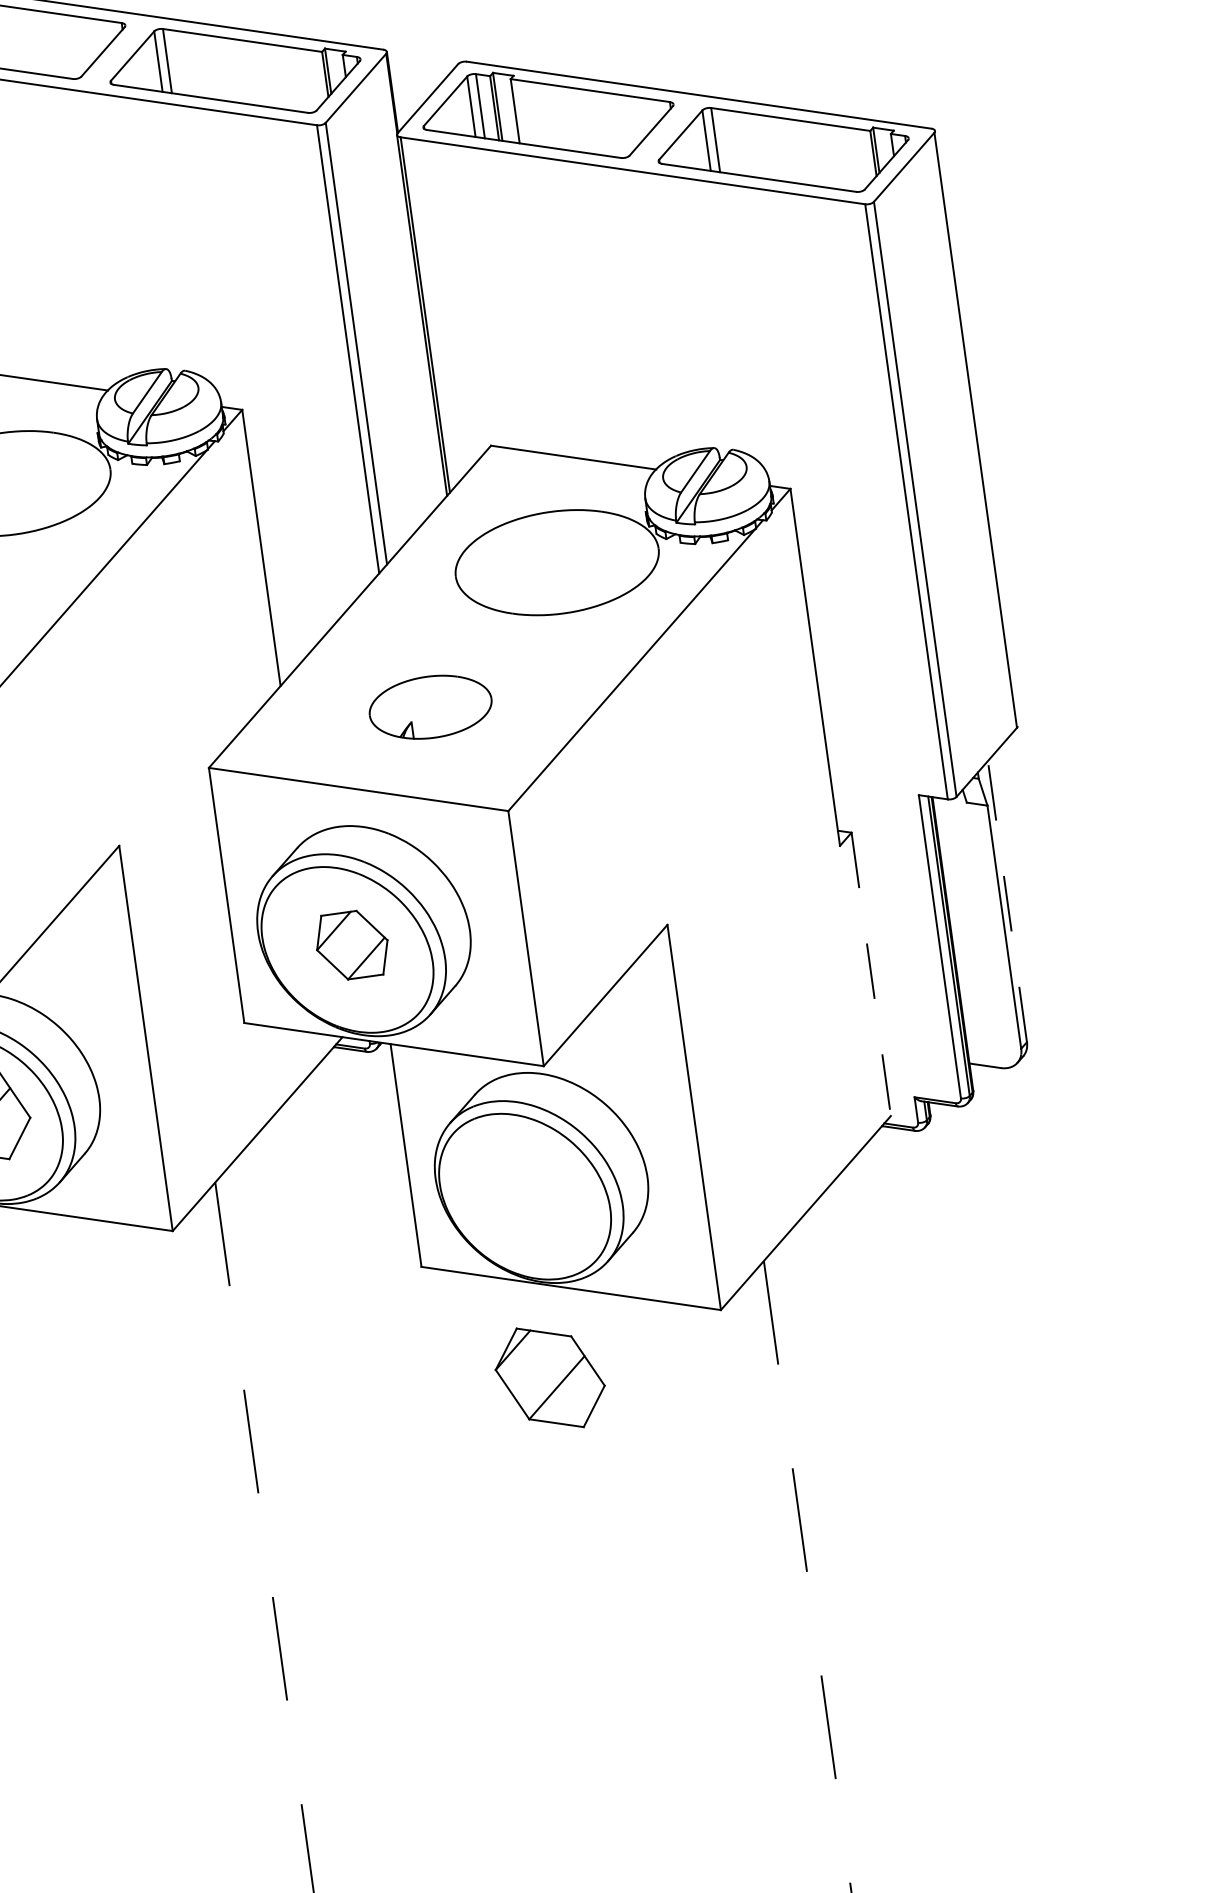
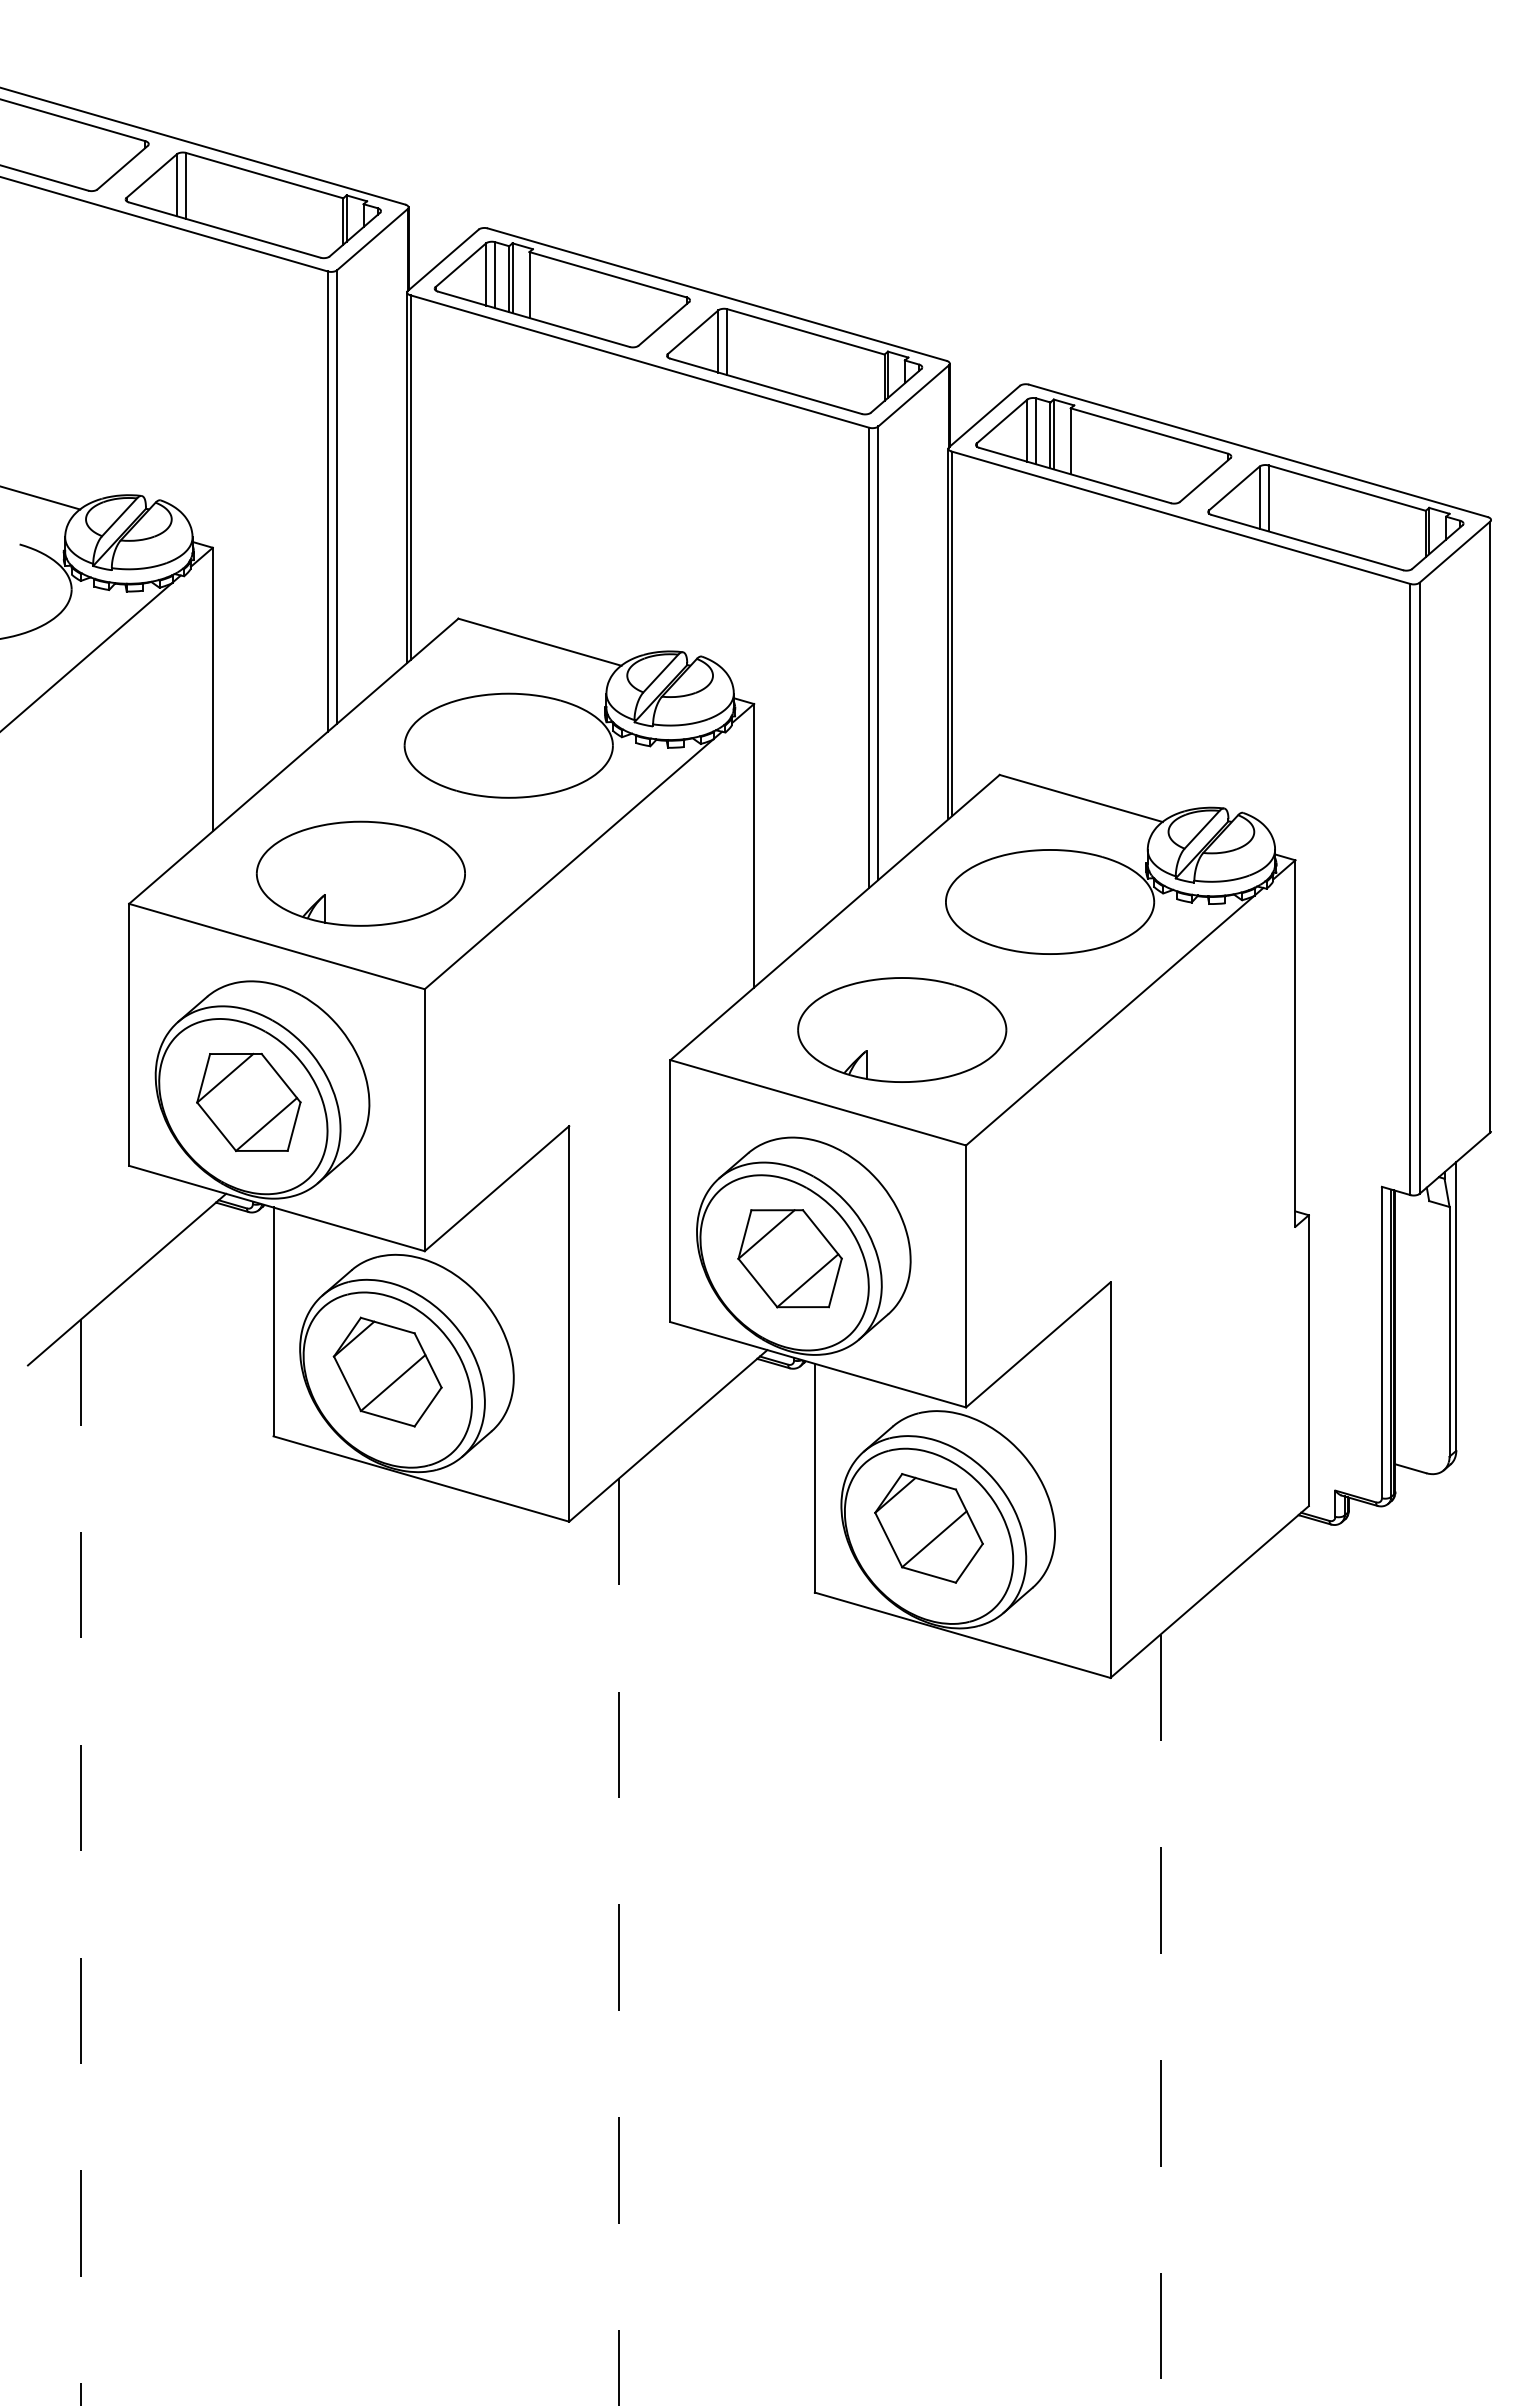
part: (430, 706) -> (902, 1029), size x1.67
line: (1007, 900) -> (1456, 1305), dashed -> solid
part: (351, 945) -> (789, 1258), size x1.43
line: (870, 975) -> (1308, 1361), dashed -> solid
part: (549, 1378) -> (928, 1528), moved

